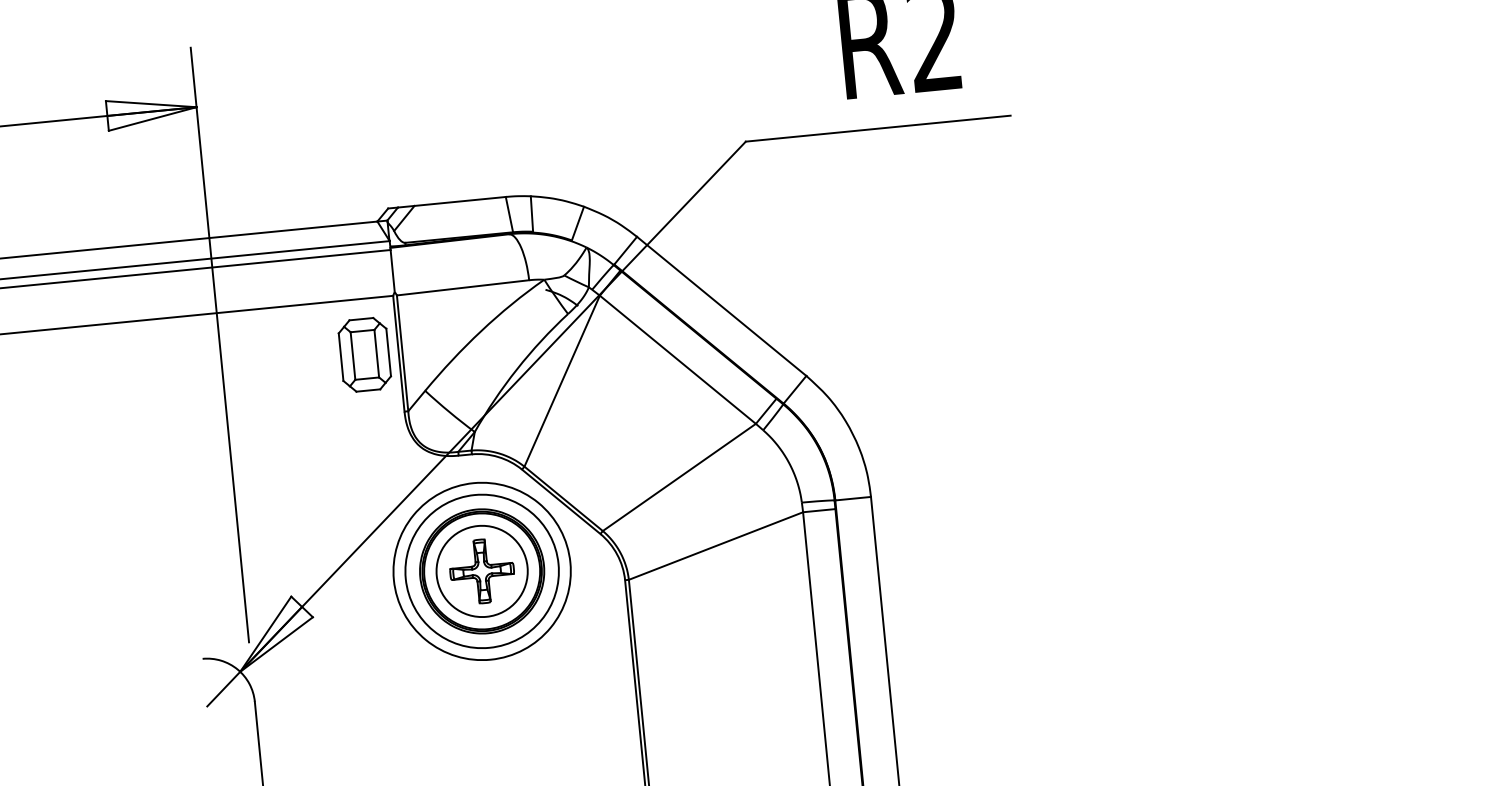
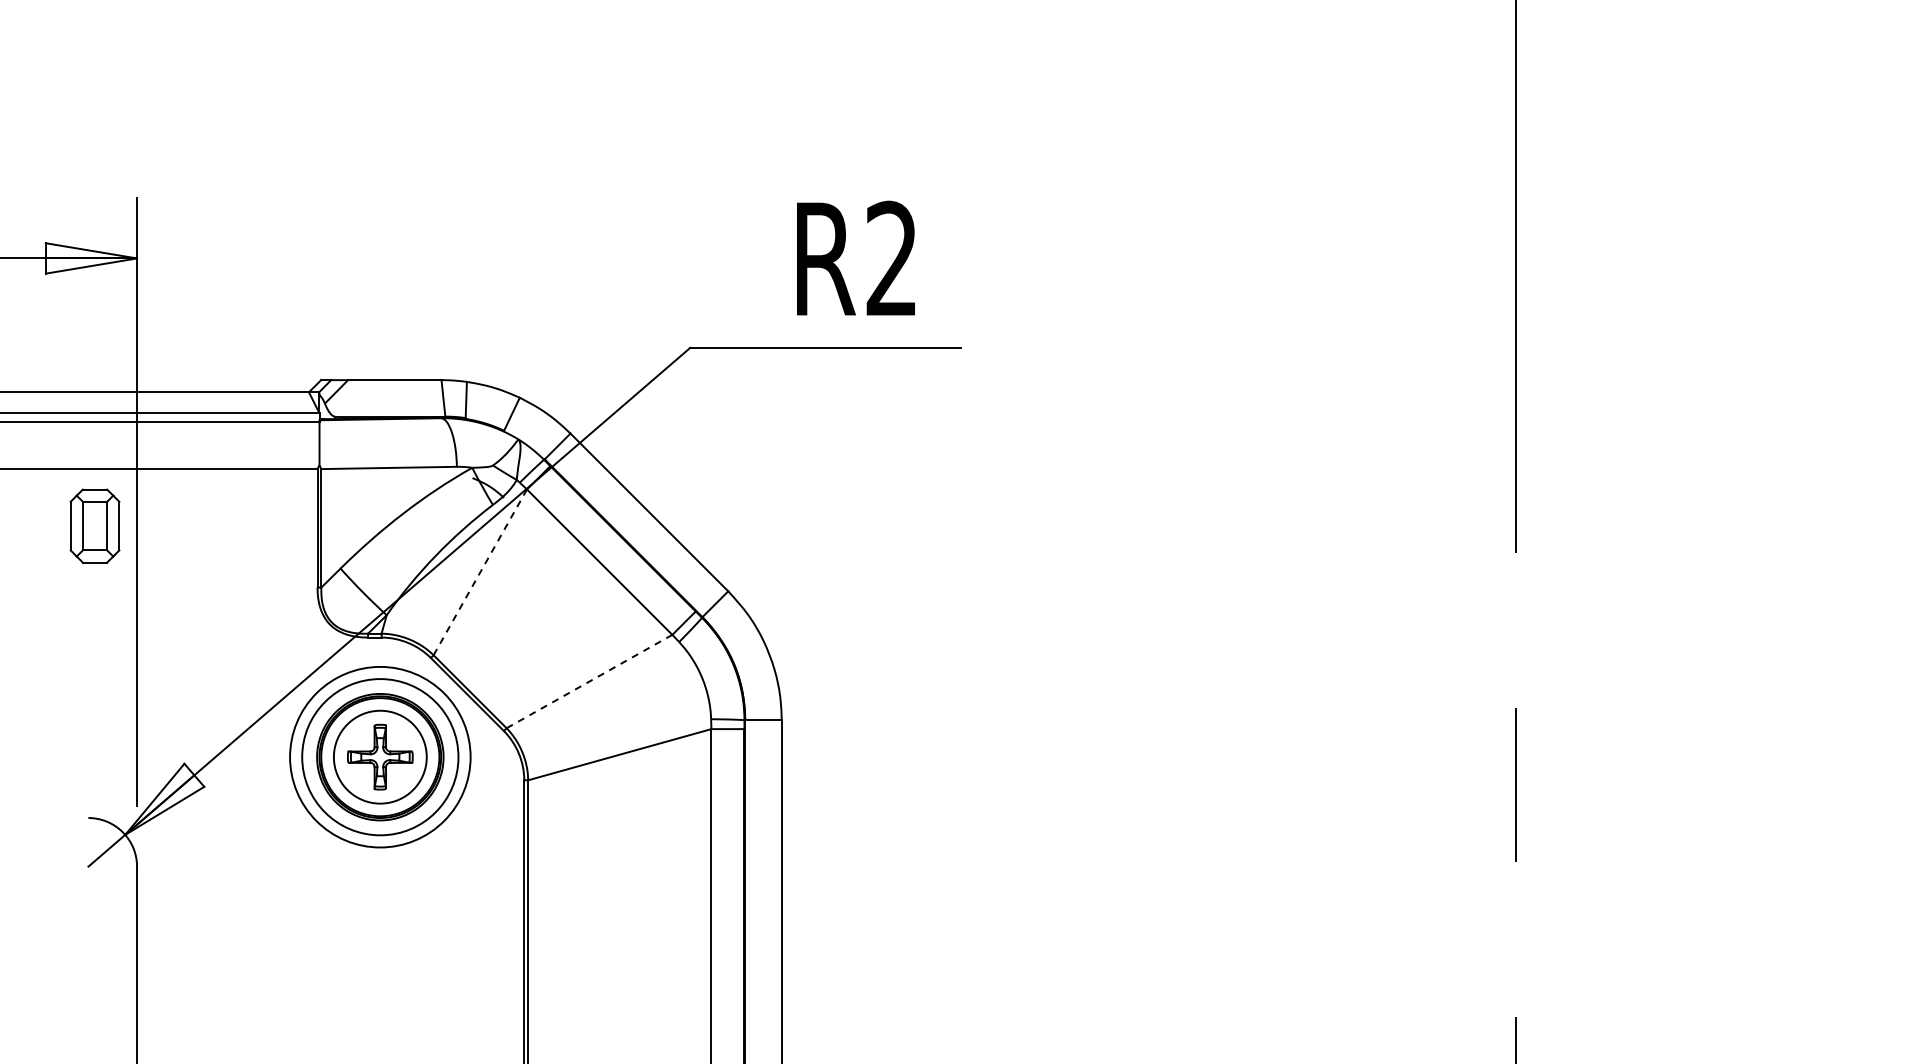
part: (364, 354) -> (94, 525), moved
line: (562, 381) -> (480, 572), solid -> dashed
line: (679, 477) -> (589, 681), solid -> dashed

